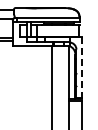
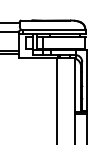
line: (81, 68) -> (87, 80), dashed -> solid

